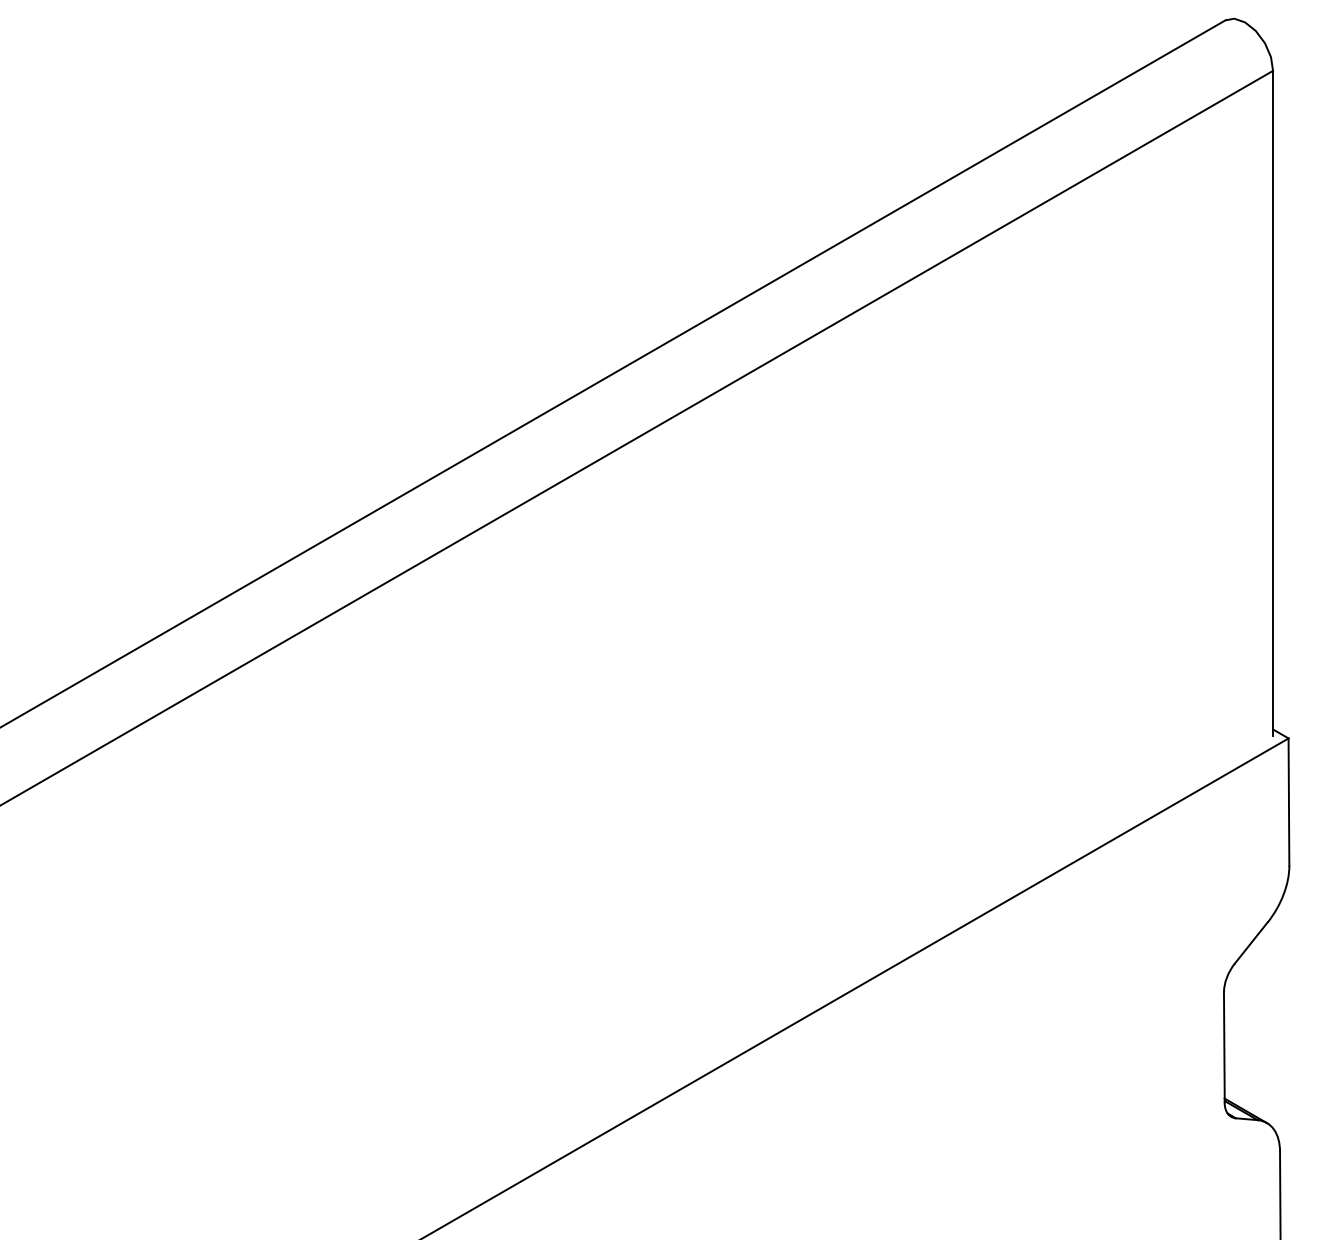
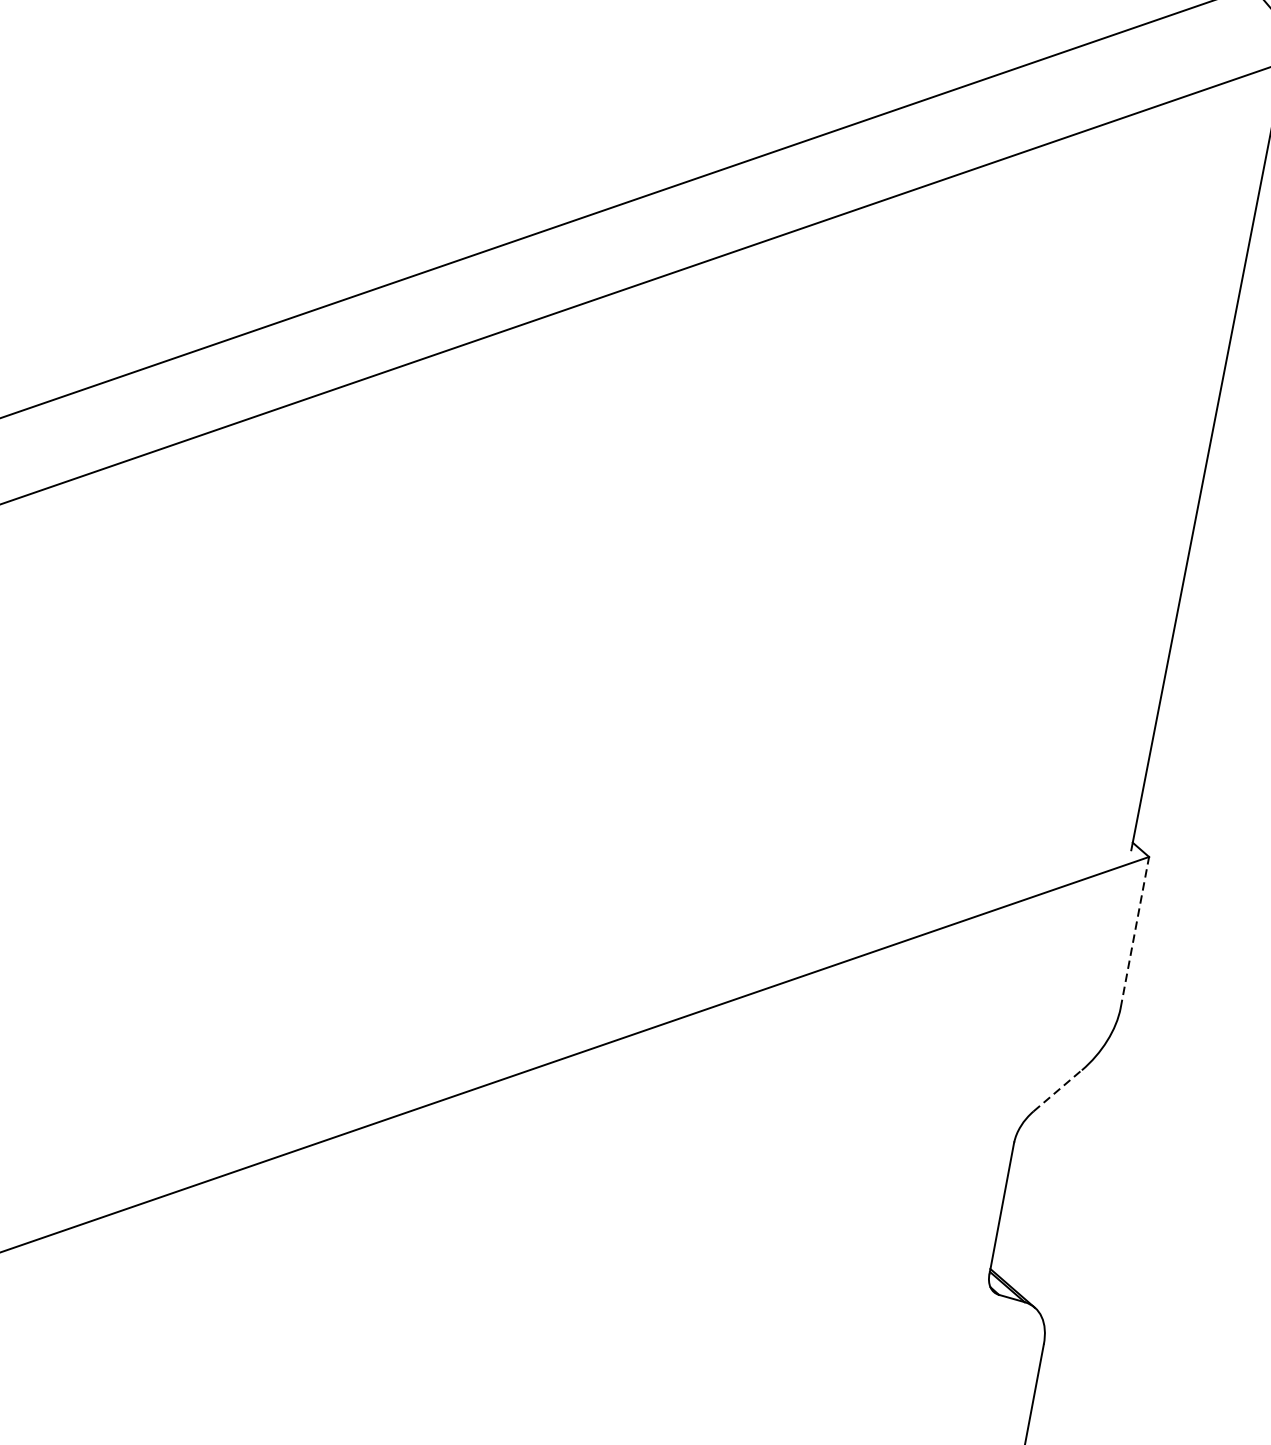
line: (1288, 802) -> (1134, 932), solid -> dashed
line: (1251, 942) -> (1058, 1090), solid -> dashed

